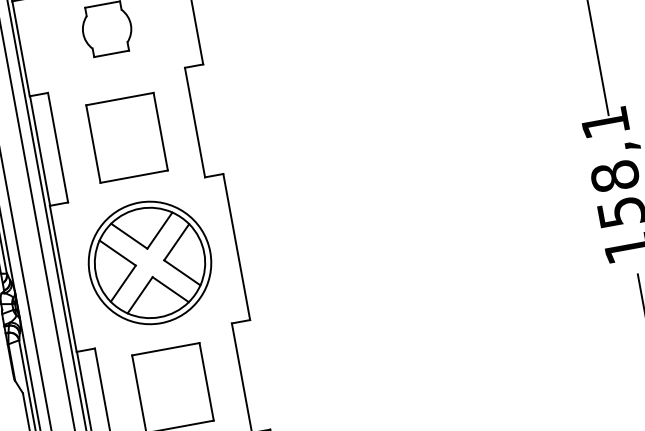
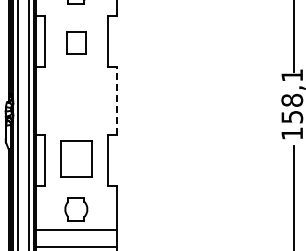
part: (127, 136) -> (76, 42), size x0.6
line: (236, 246) -> (116, 100), solid -> dashed
part: (150, 261) -> (76, 100), removed

